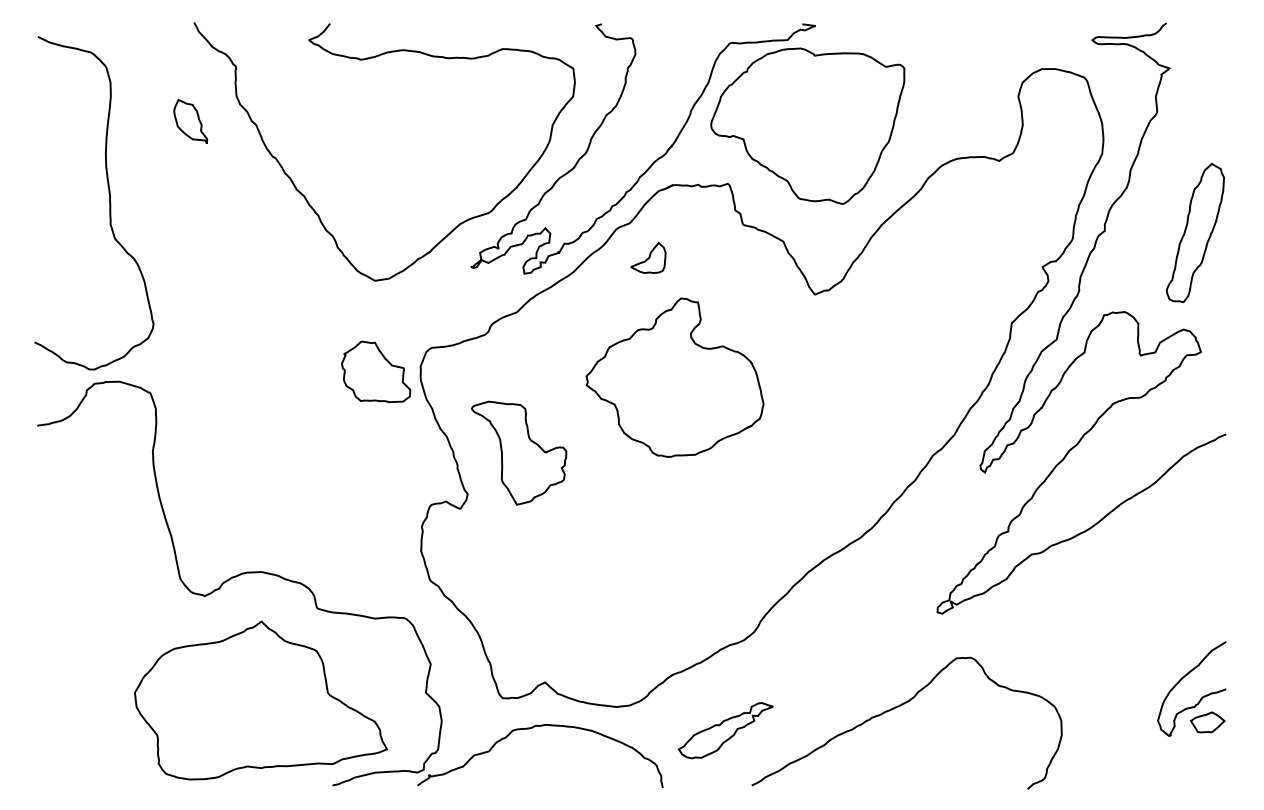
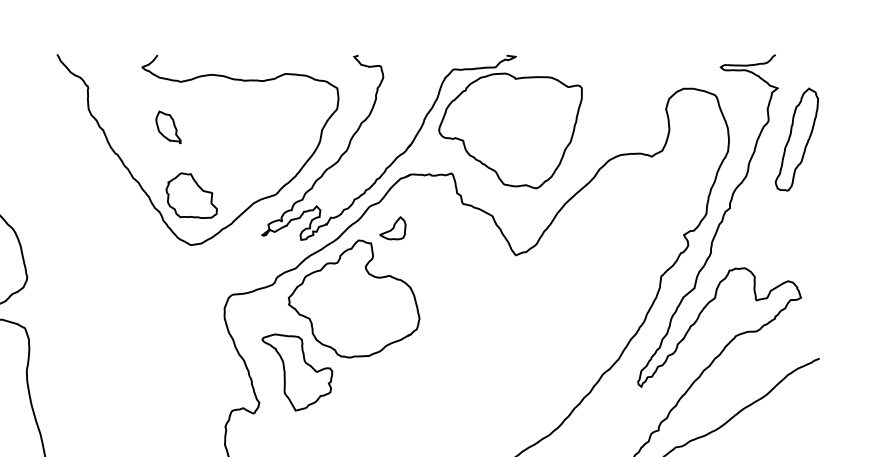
part: (190, 121) -> (168, 127), moved
part: (1194, 232) -> (796, 139), moved
part: (376, 371) -> (191, 195), moved
part: (674, 377) -> (353, 298), moved

